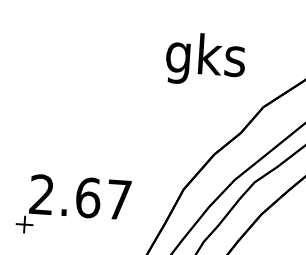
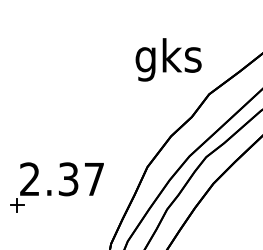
text: (205, 59) -> (168, 59), moved
text: (88, 198) -> (68, 179), 2.67 -> 2.37

